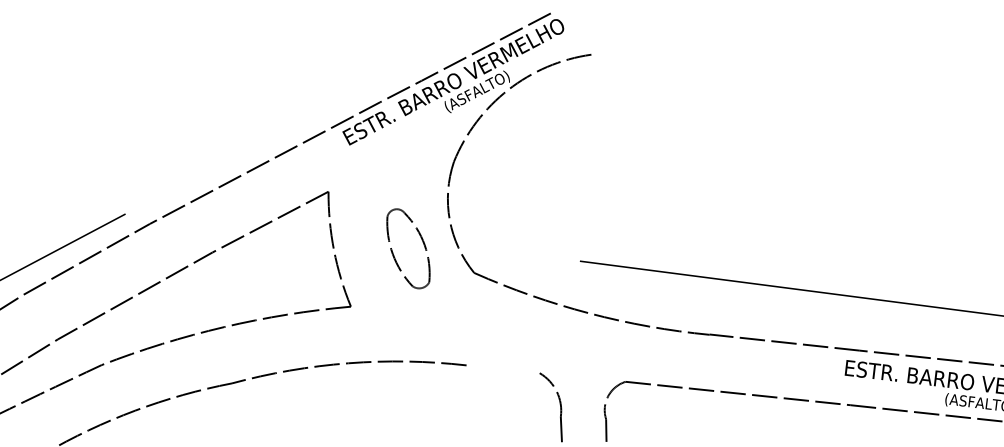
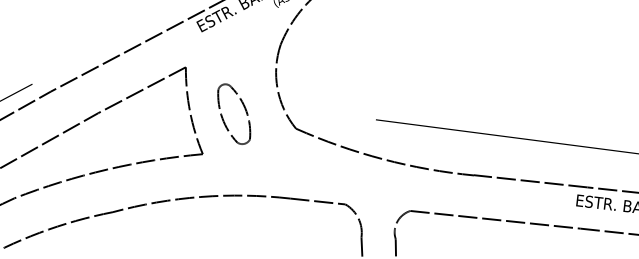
part: (422, 242) -> (244, 109), moved
line: (502, 369) -> (317, 201), added

